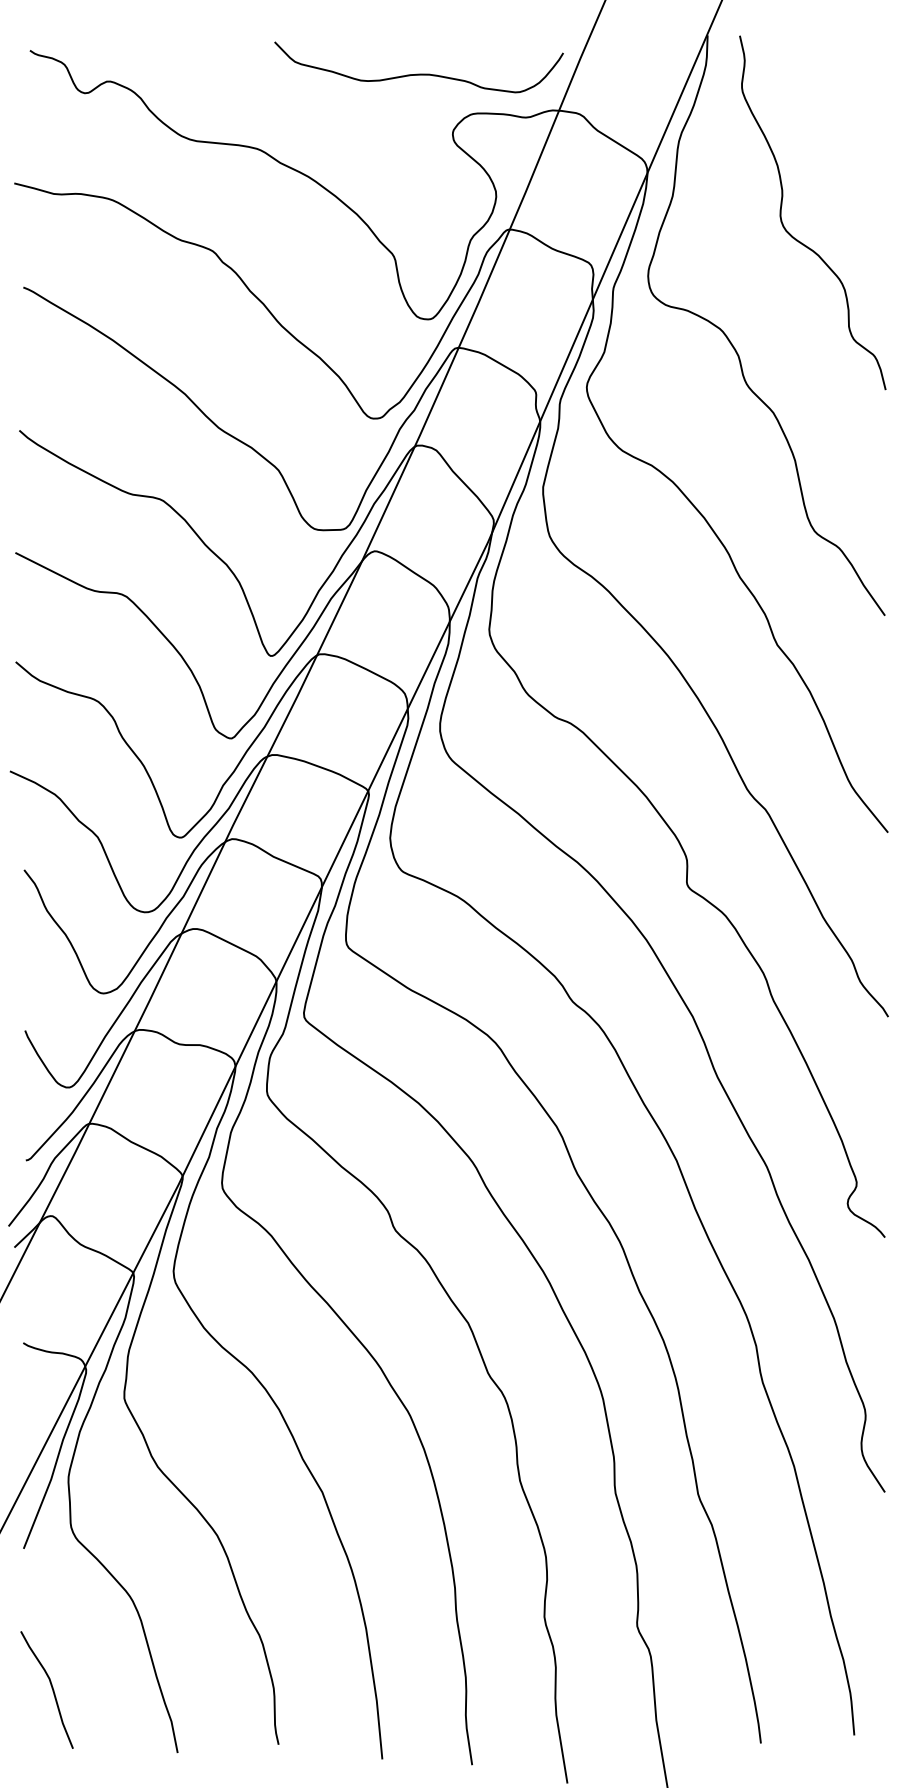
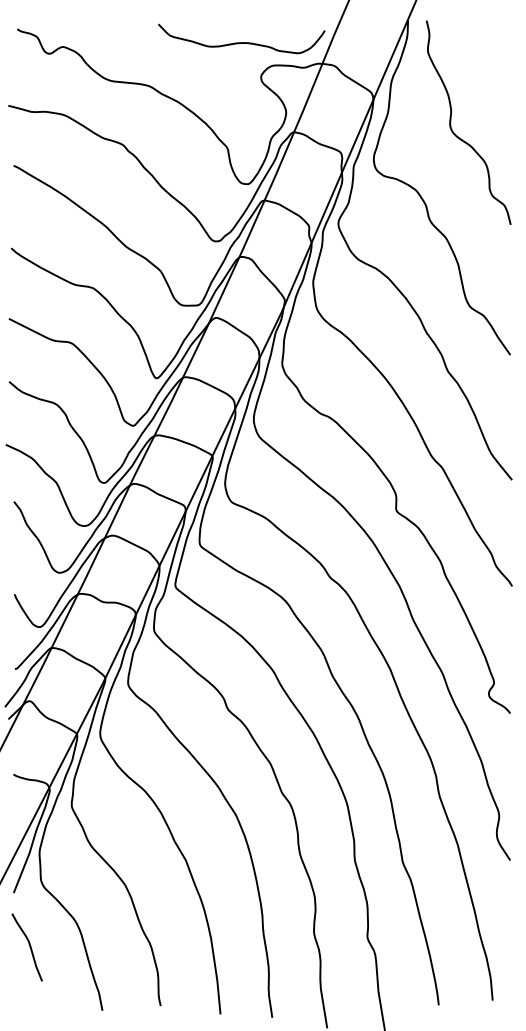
curve: (51, 1690) -> (29, 947), moved

